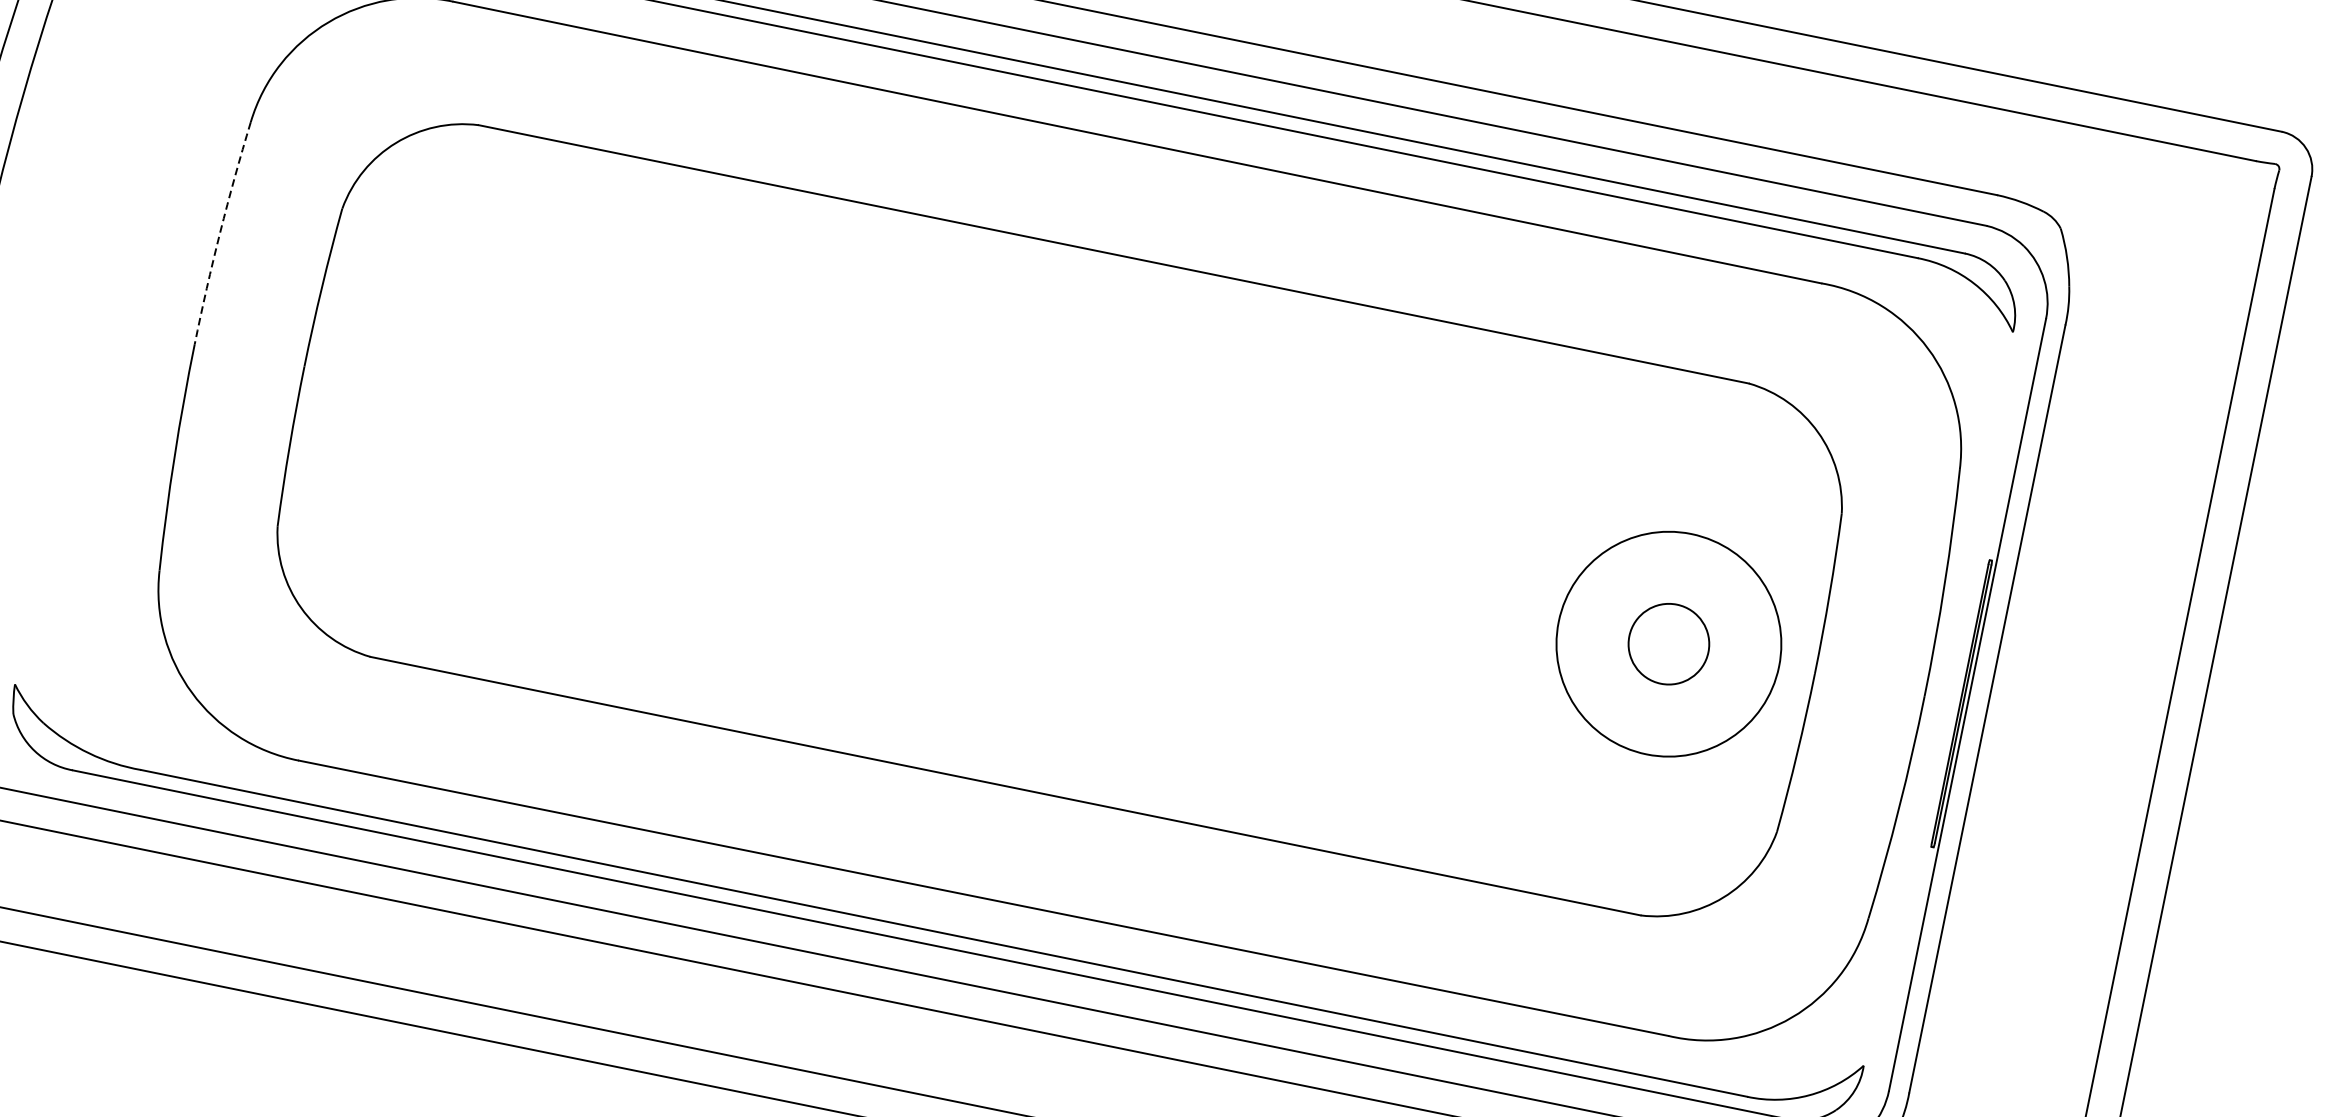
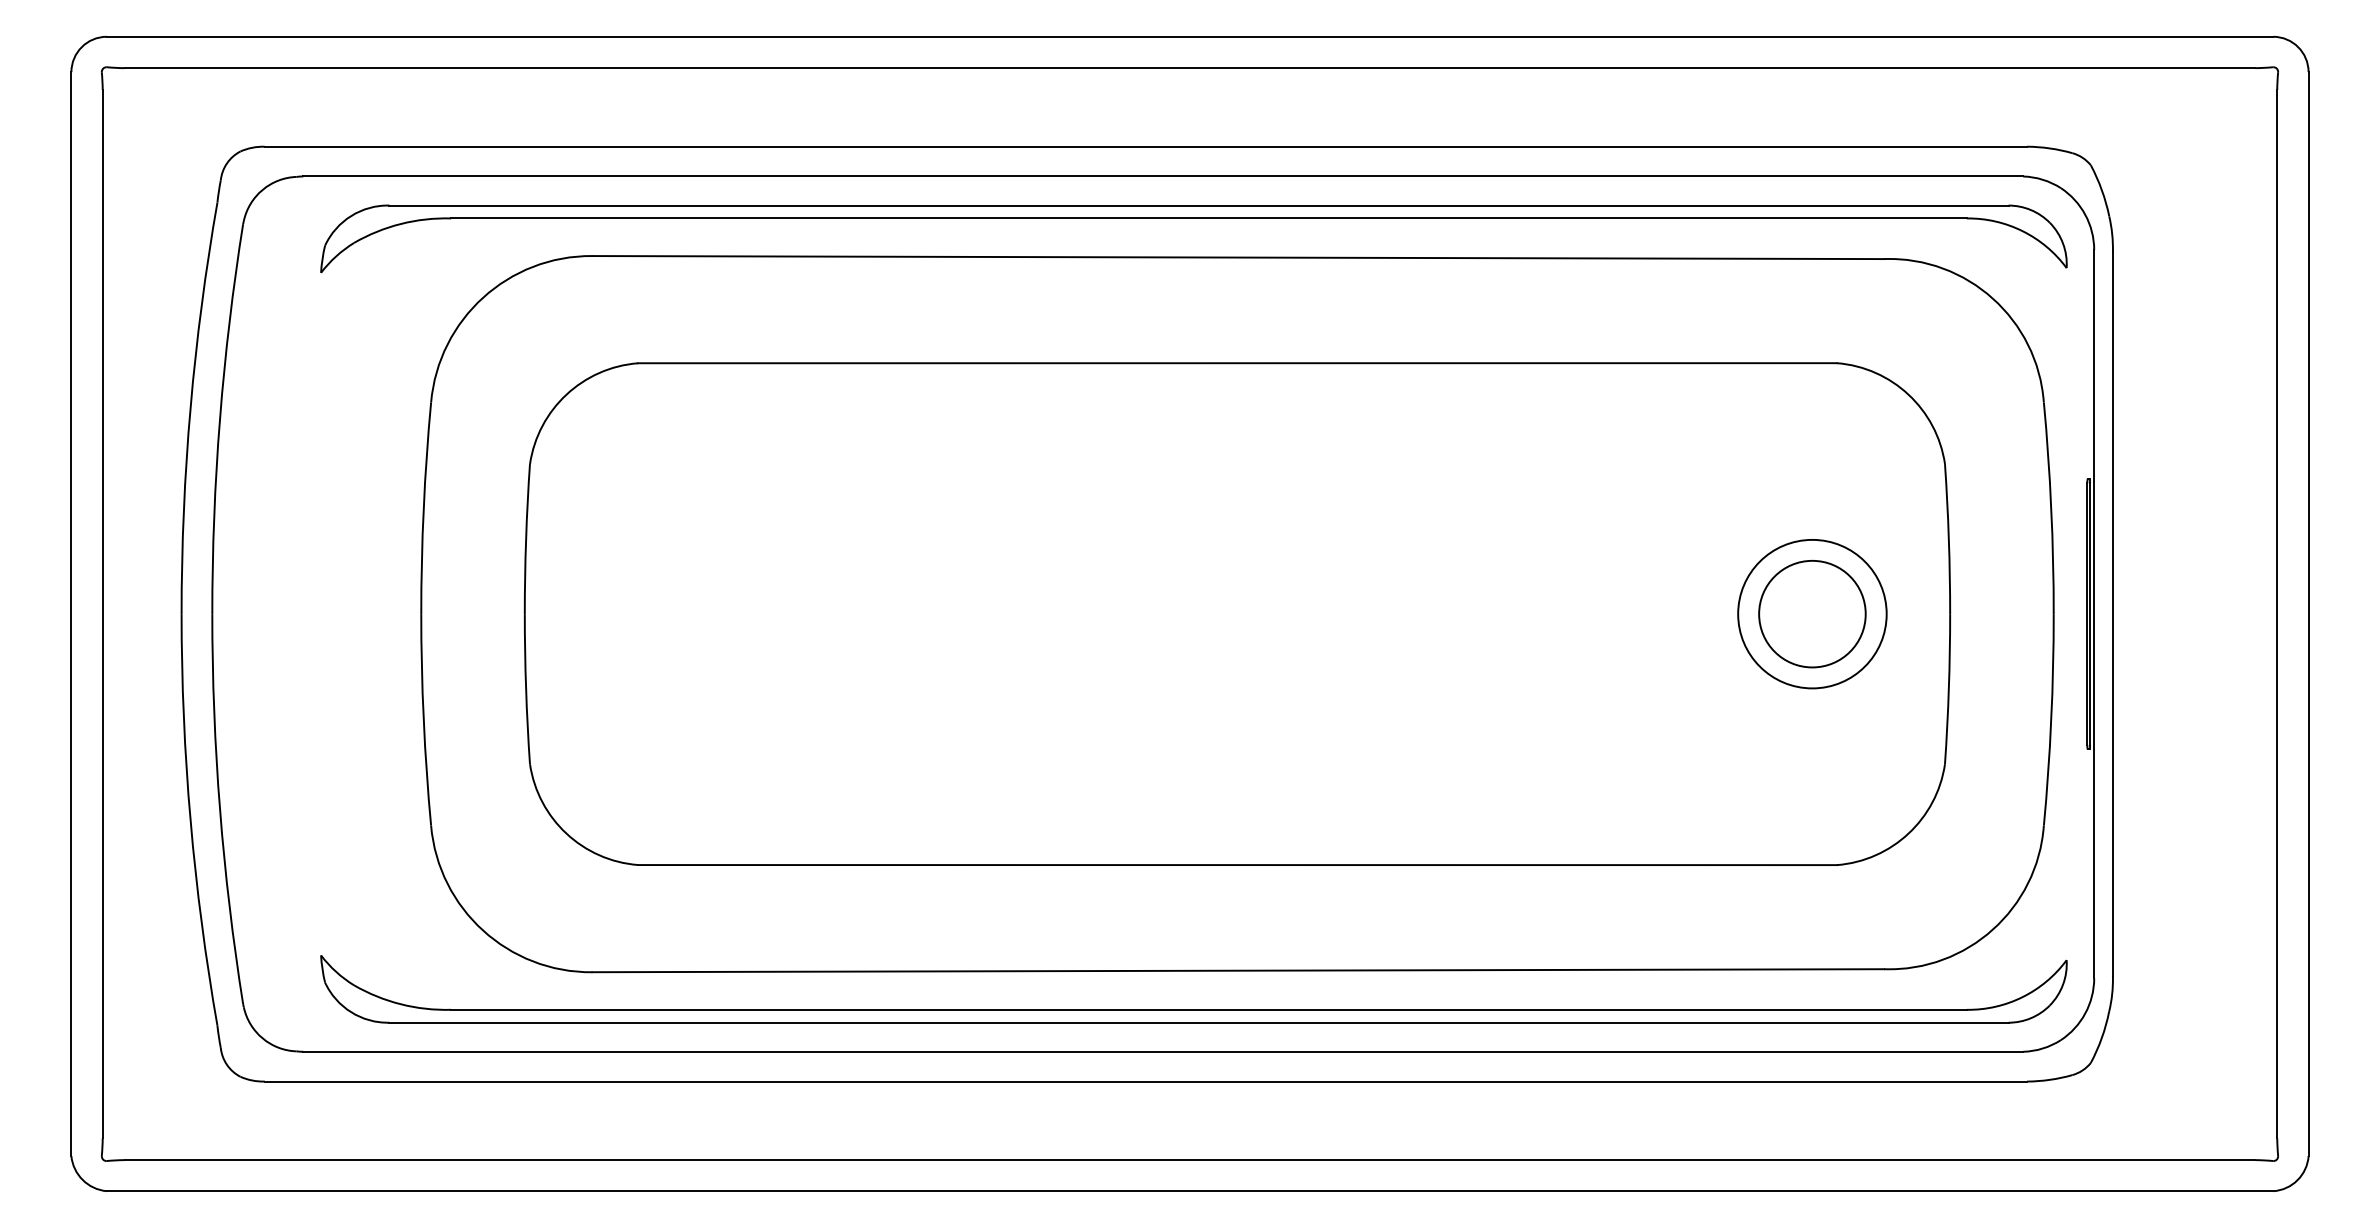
arc: (219, 232) -> (423, 508), dashed -> solid
circle: (1669, 643) -> (1812, 613), size x0.71
circle: (1669, 643) -> (1812, 613), size x1.43

